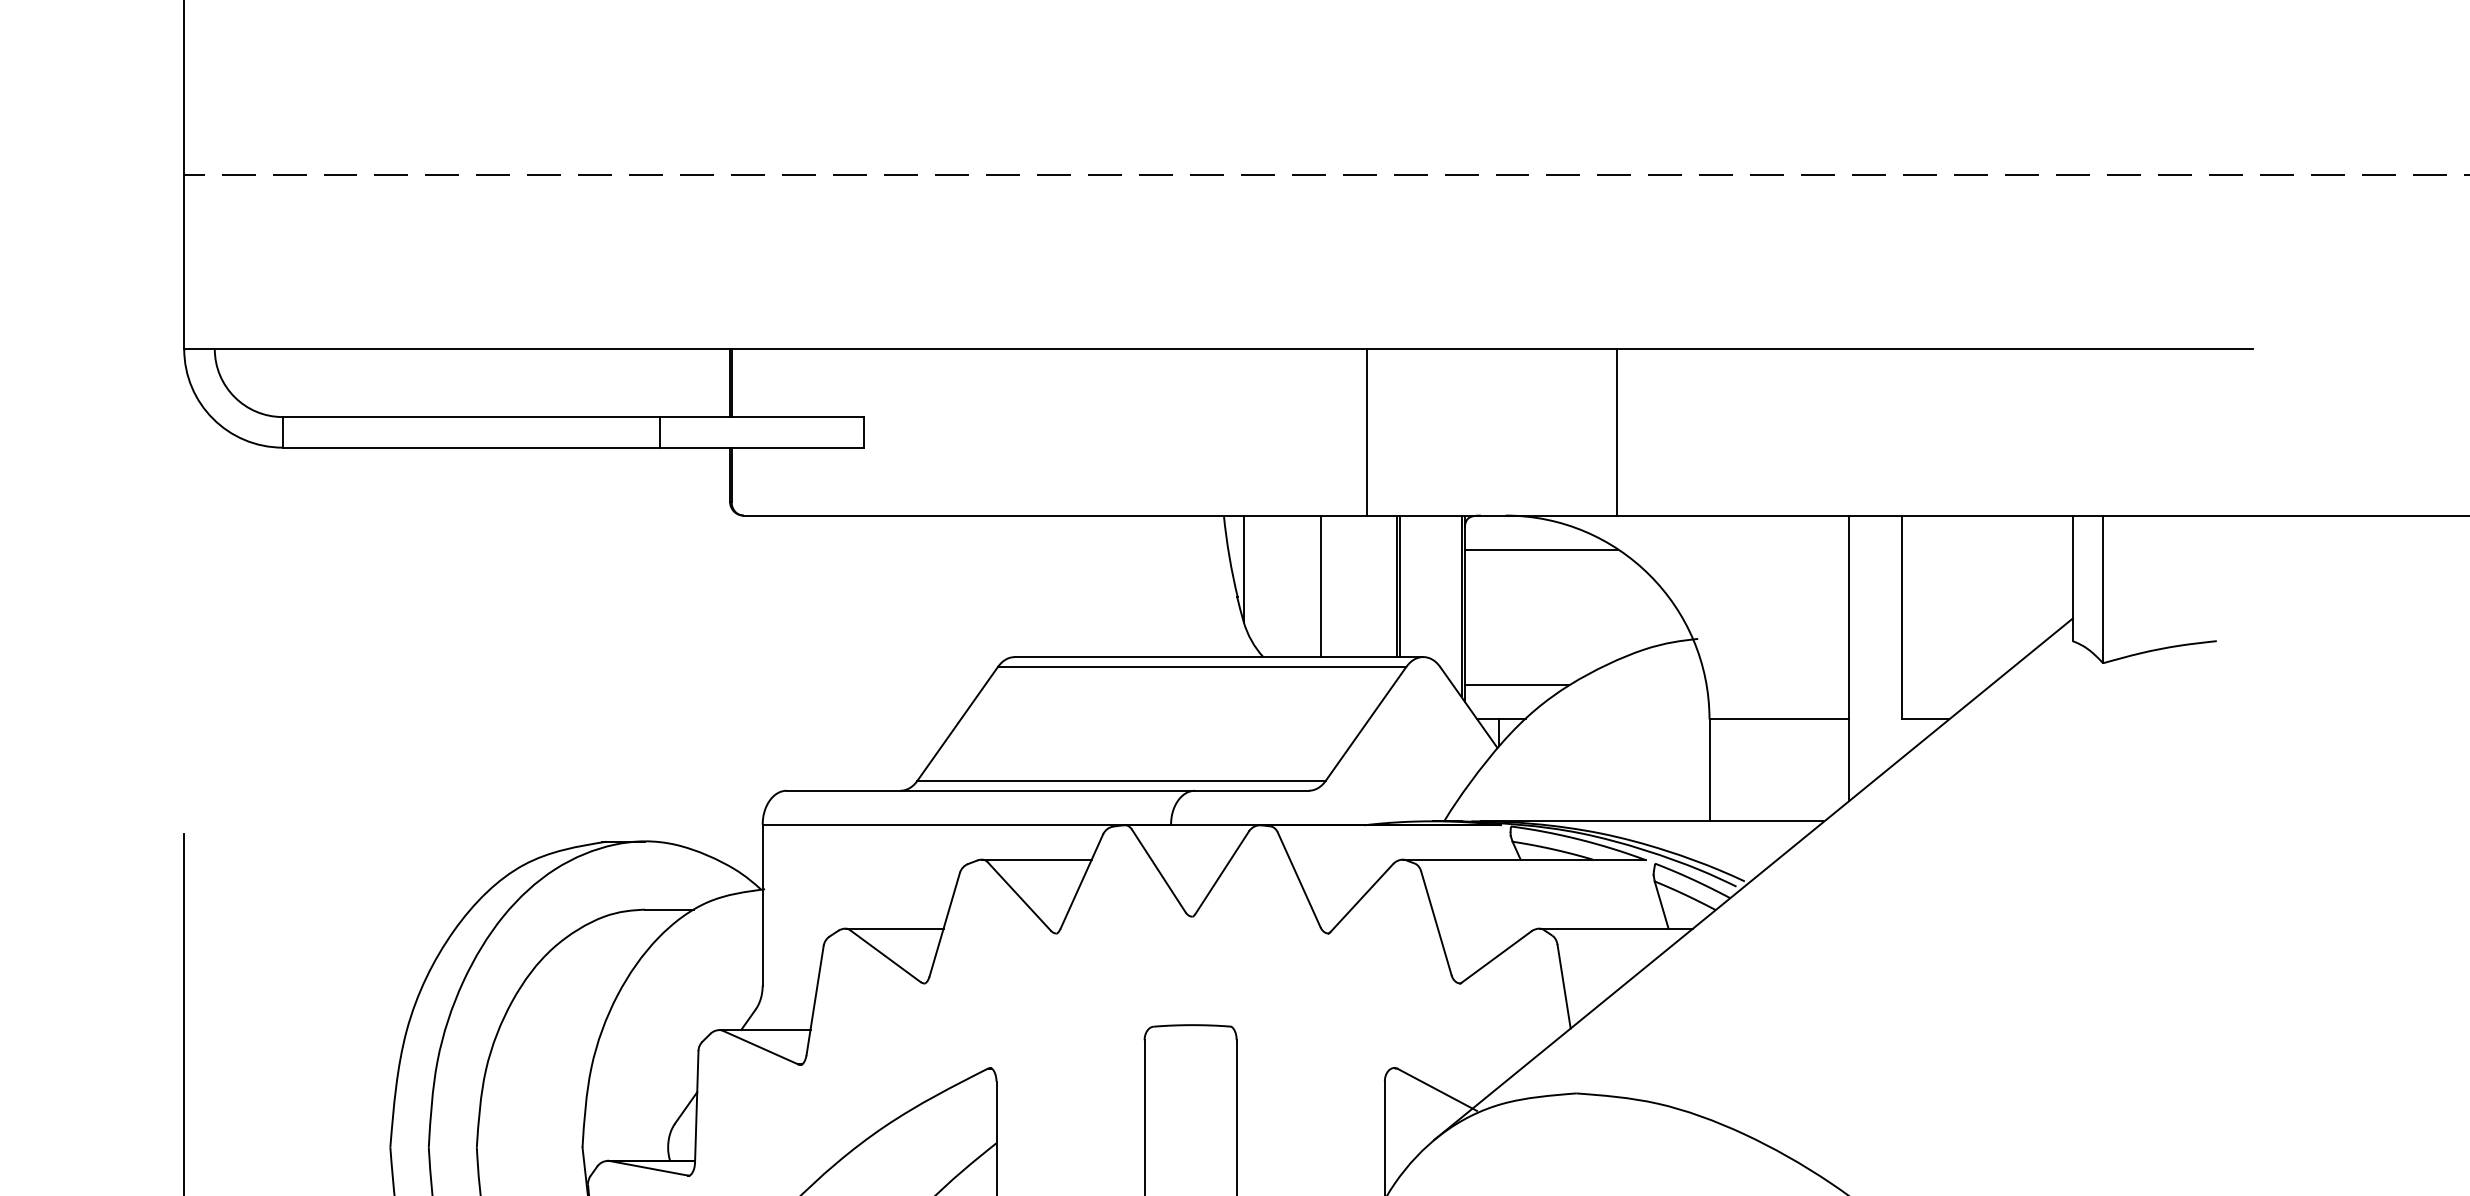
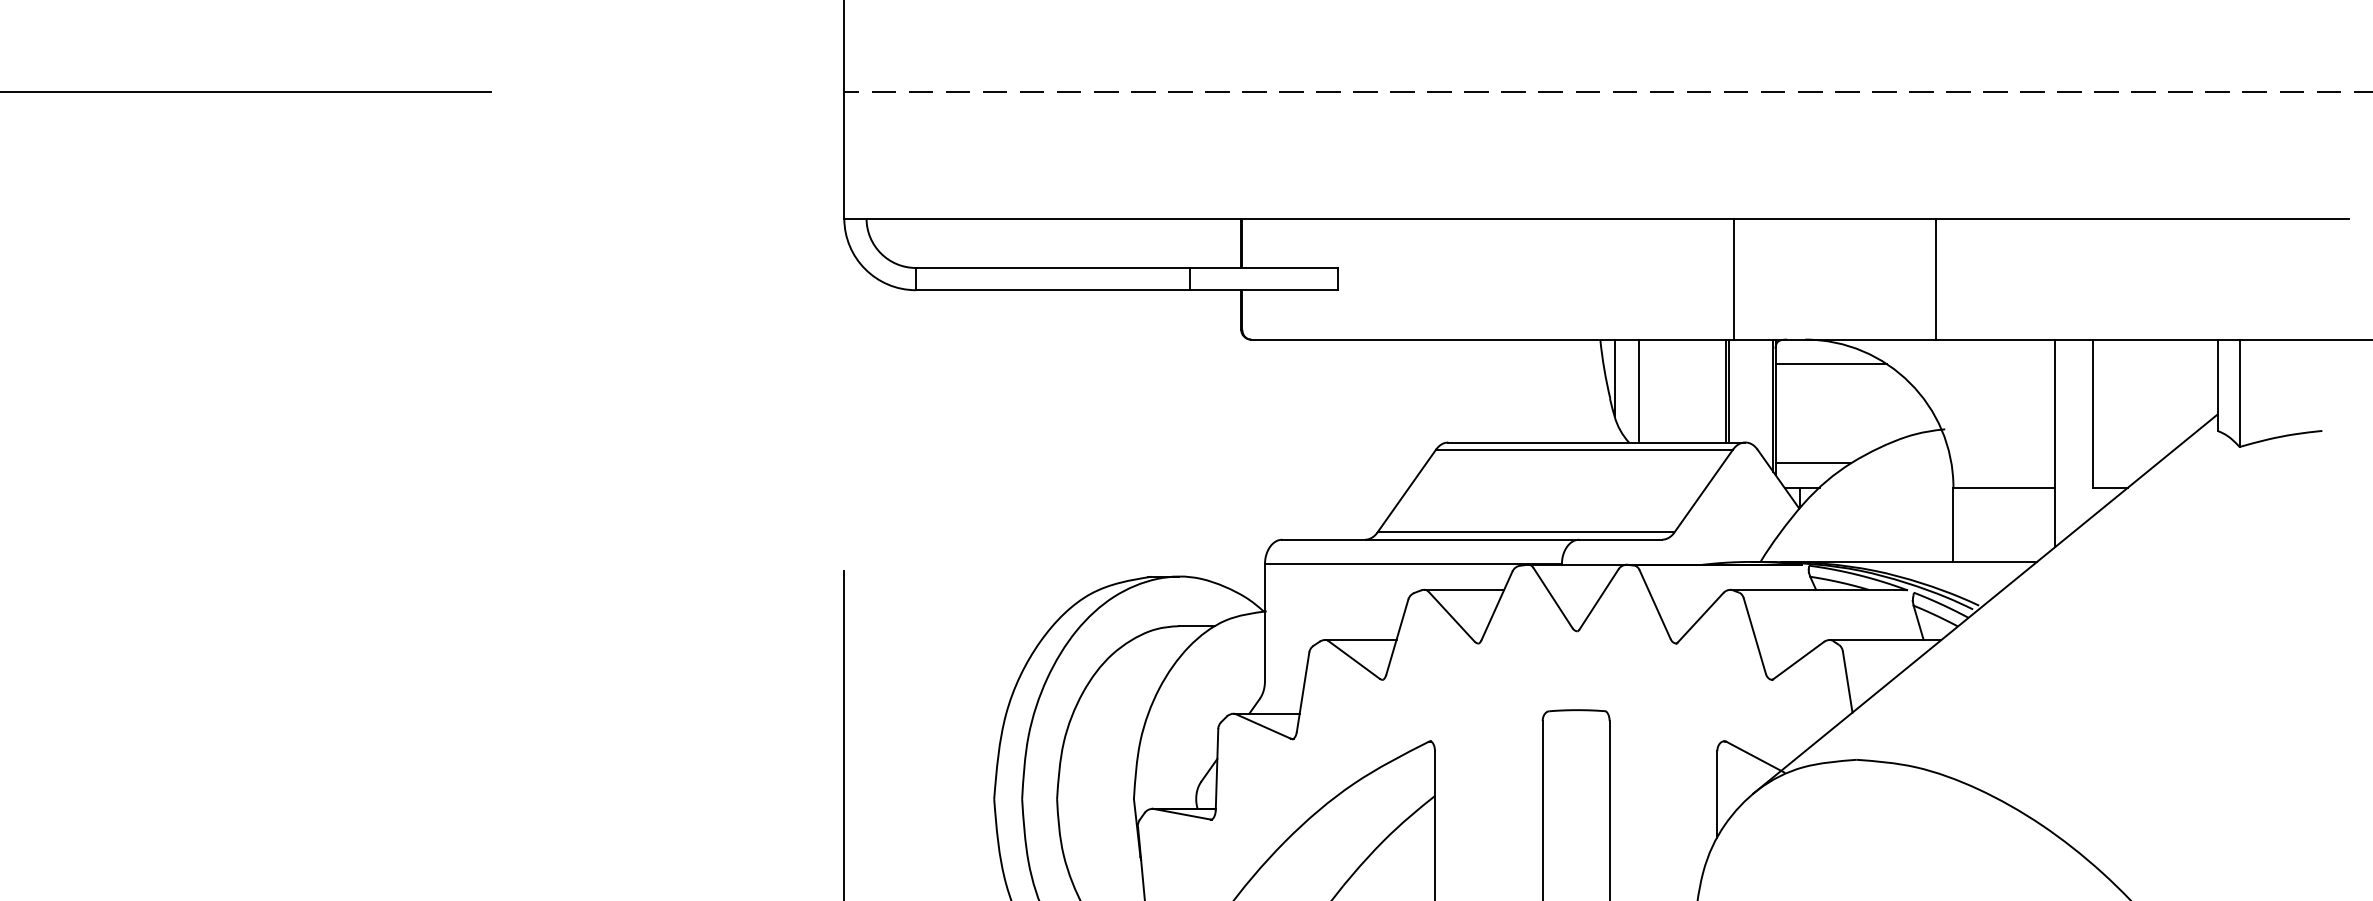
line: (1367, 431) -> (1733, 278), moved
line: (1617, 431) -> (1936, 278), moved
line: (1320, 585) -> (1638, 390), moved

